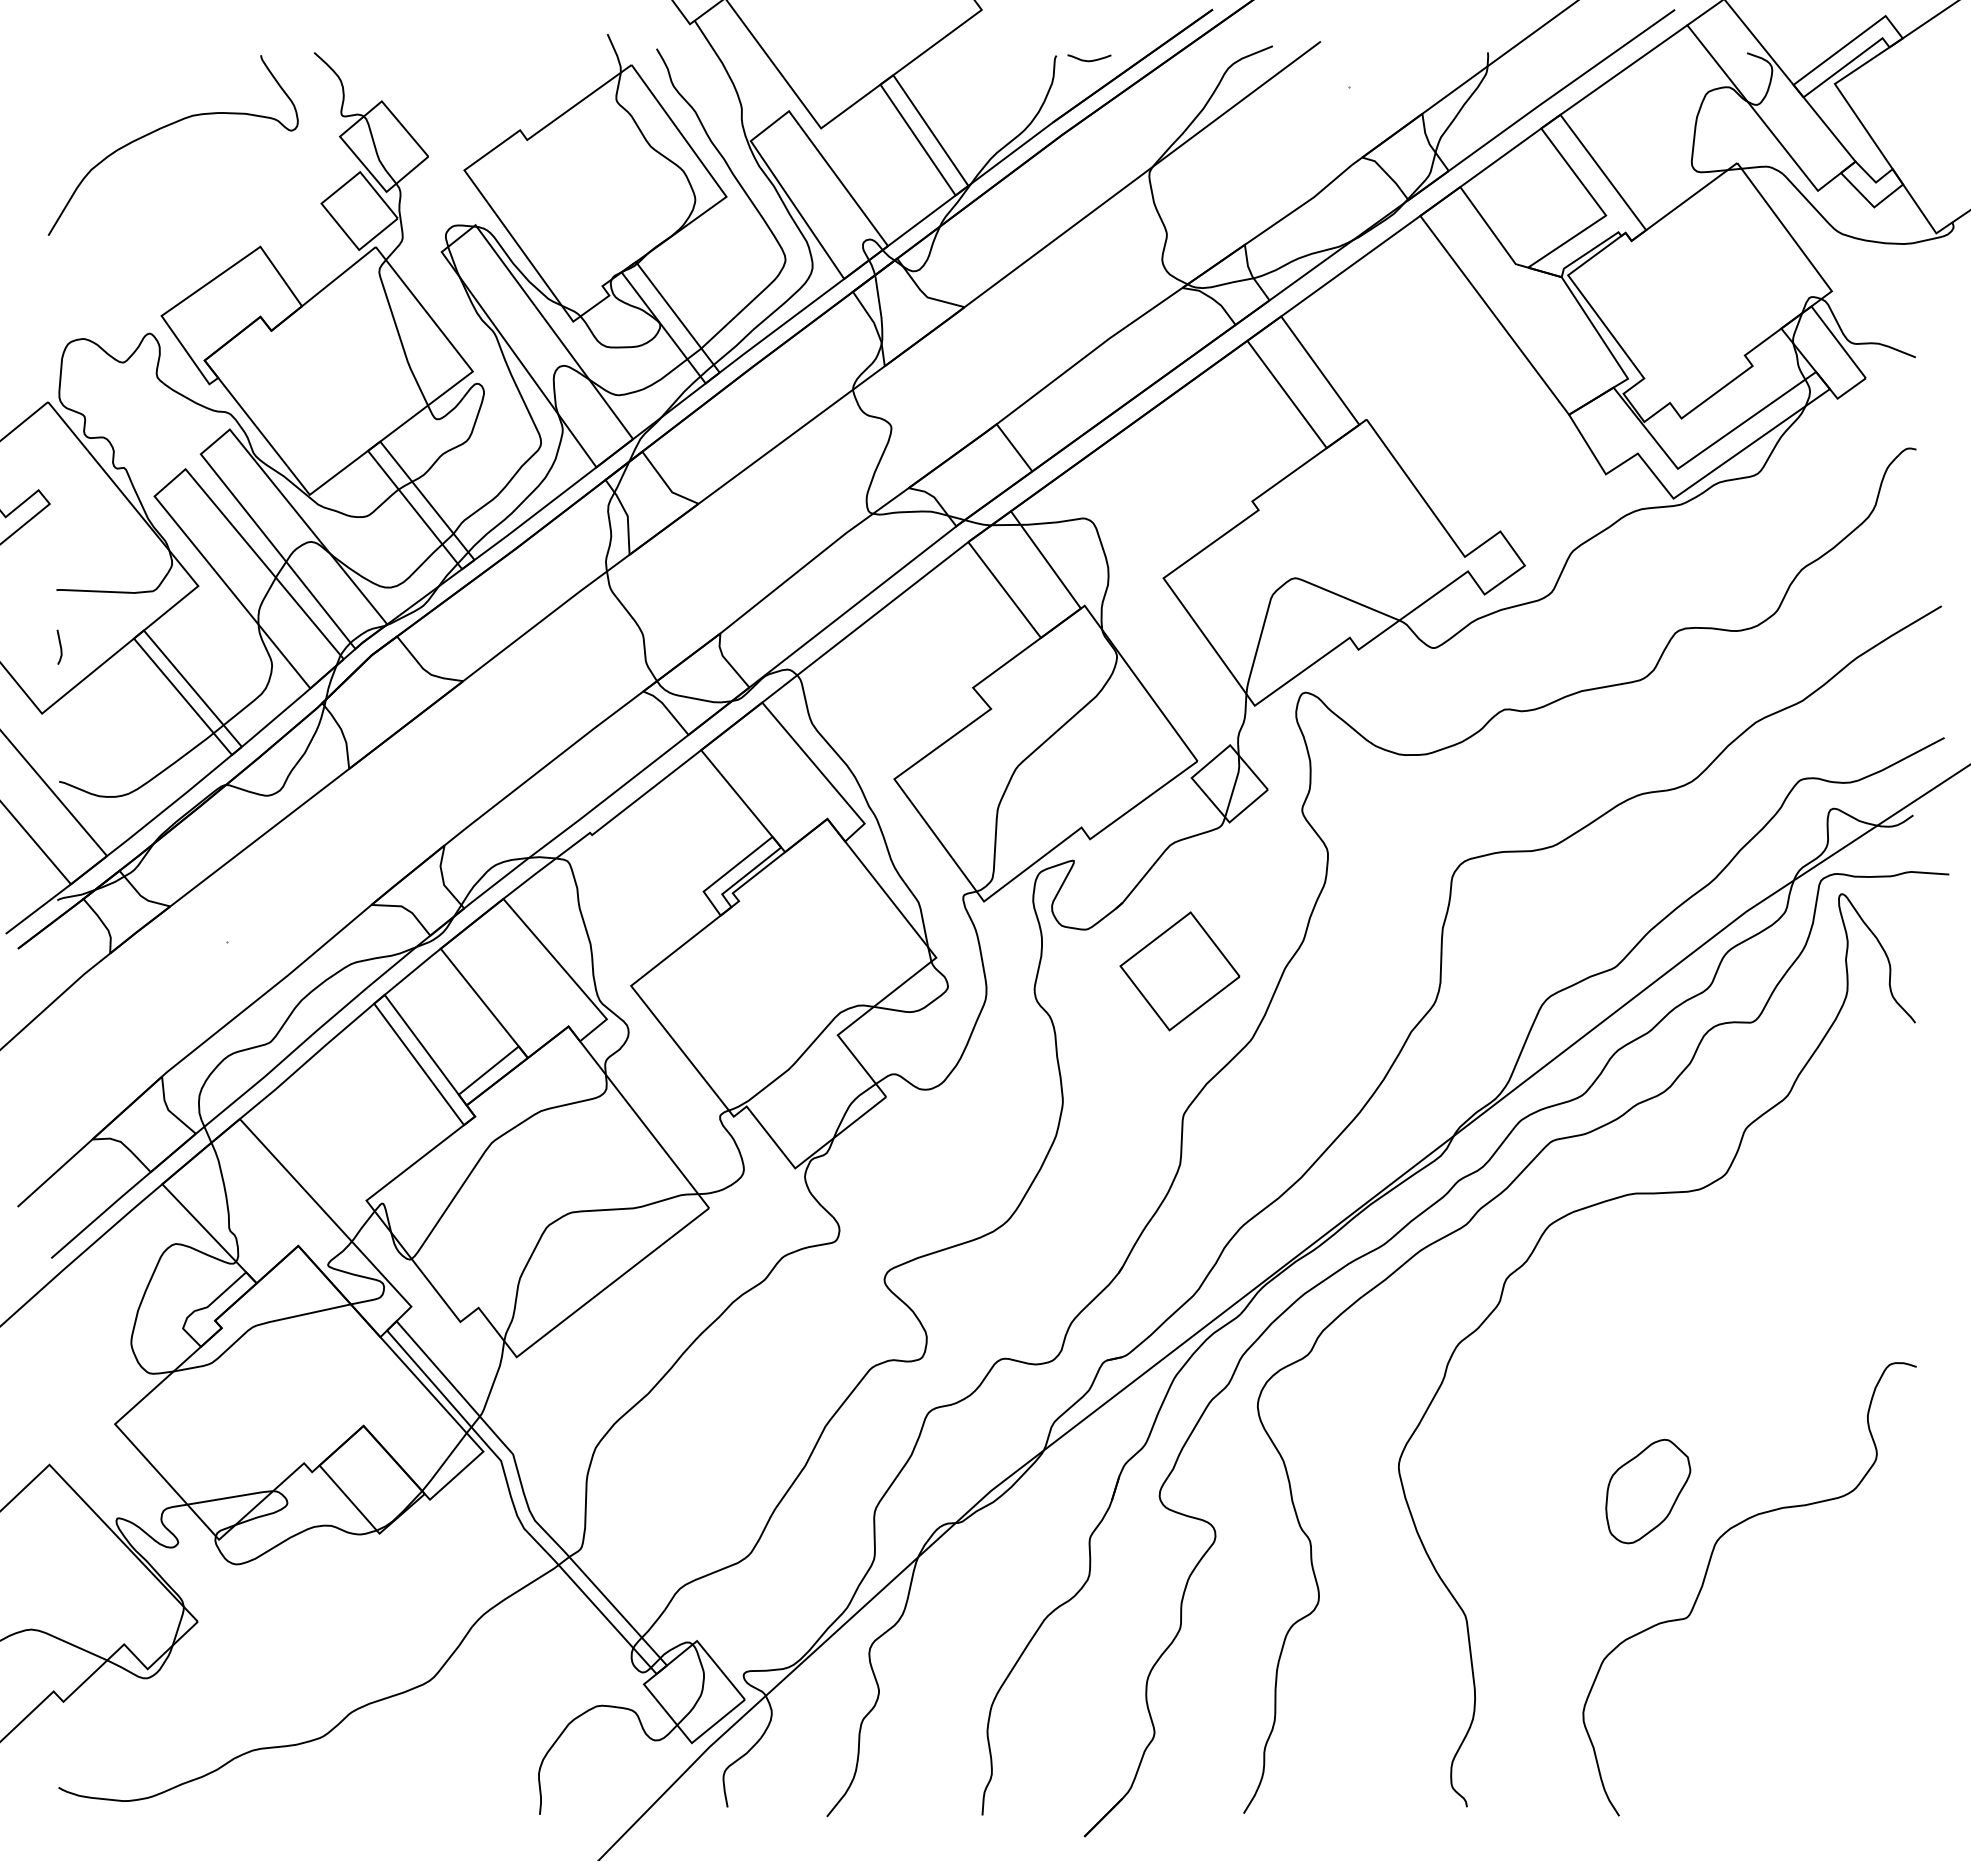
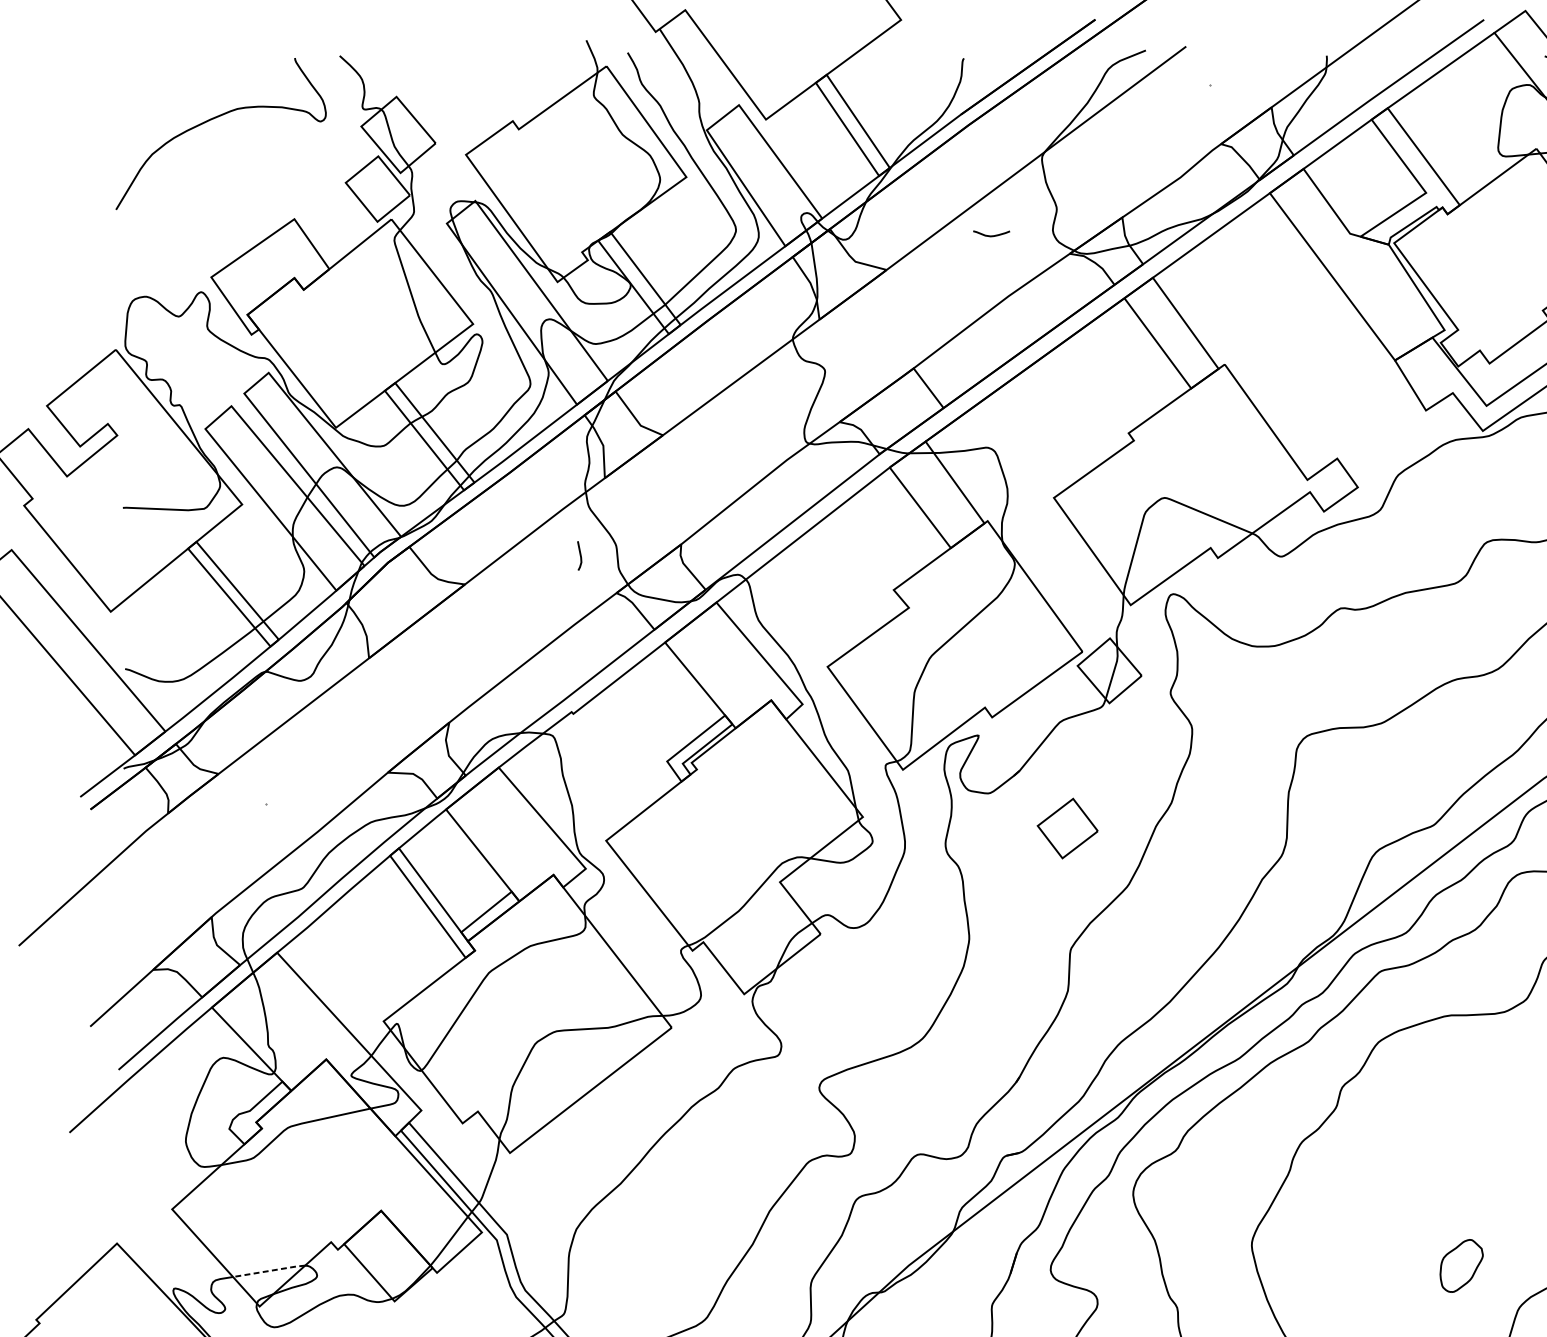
curve: (1089, 60) -> (991, 235), moved
line: (59, 646) -> (579, 555), moved
part: (1179, 971) -> (1067, 828), size x0.6
part: (1648, 1491) -> (1461, 1265), size x0.6
line: (230, 1497) -> (269, 1271), solid -> dashed

